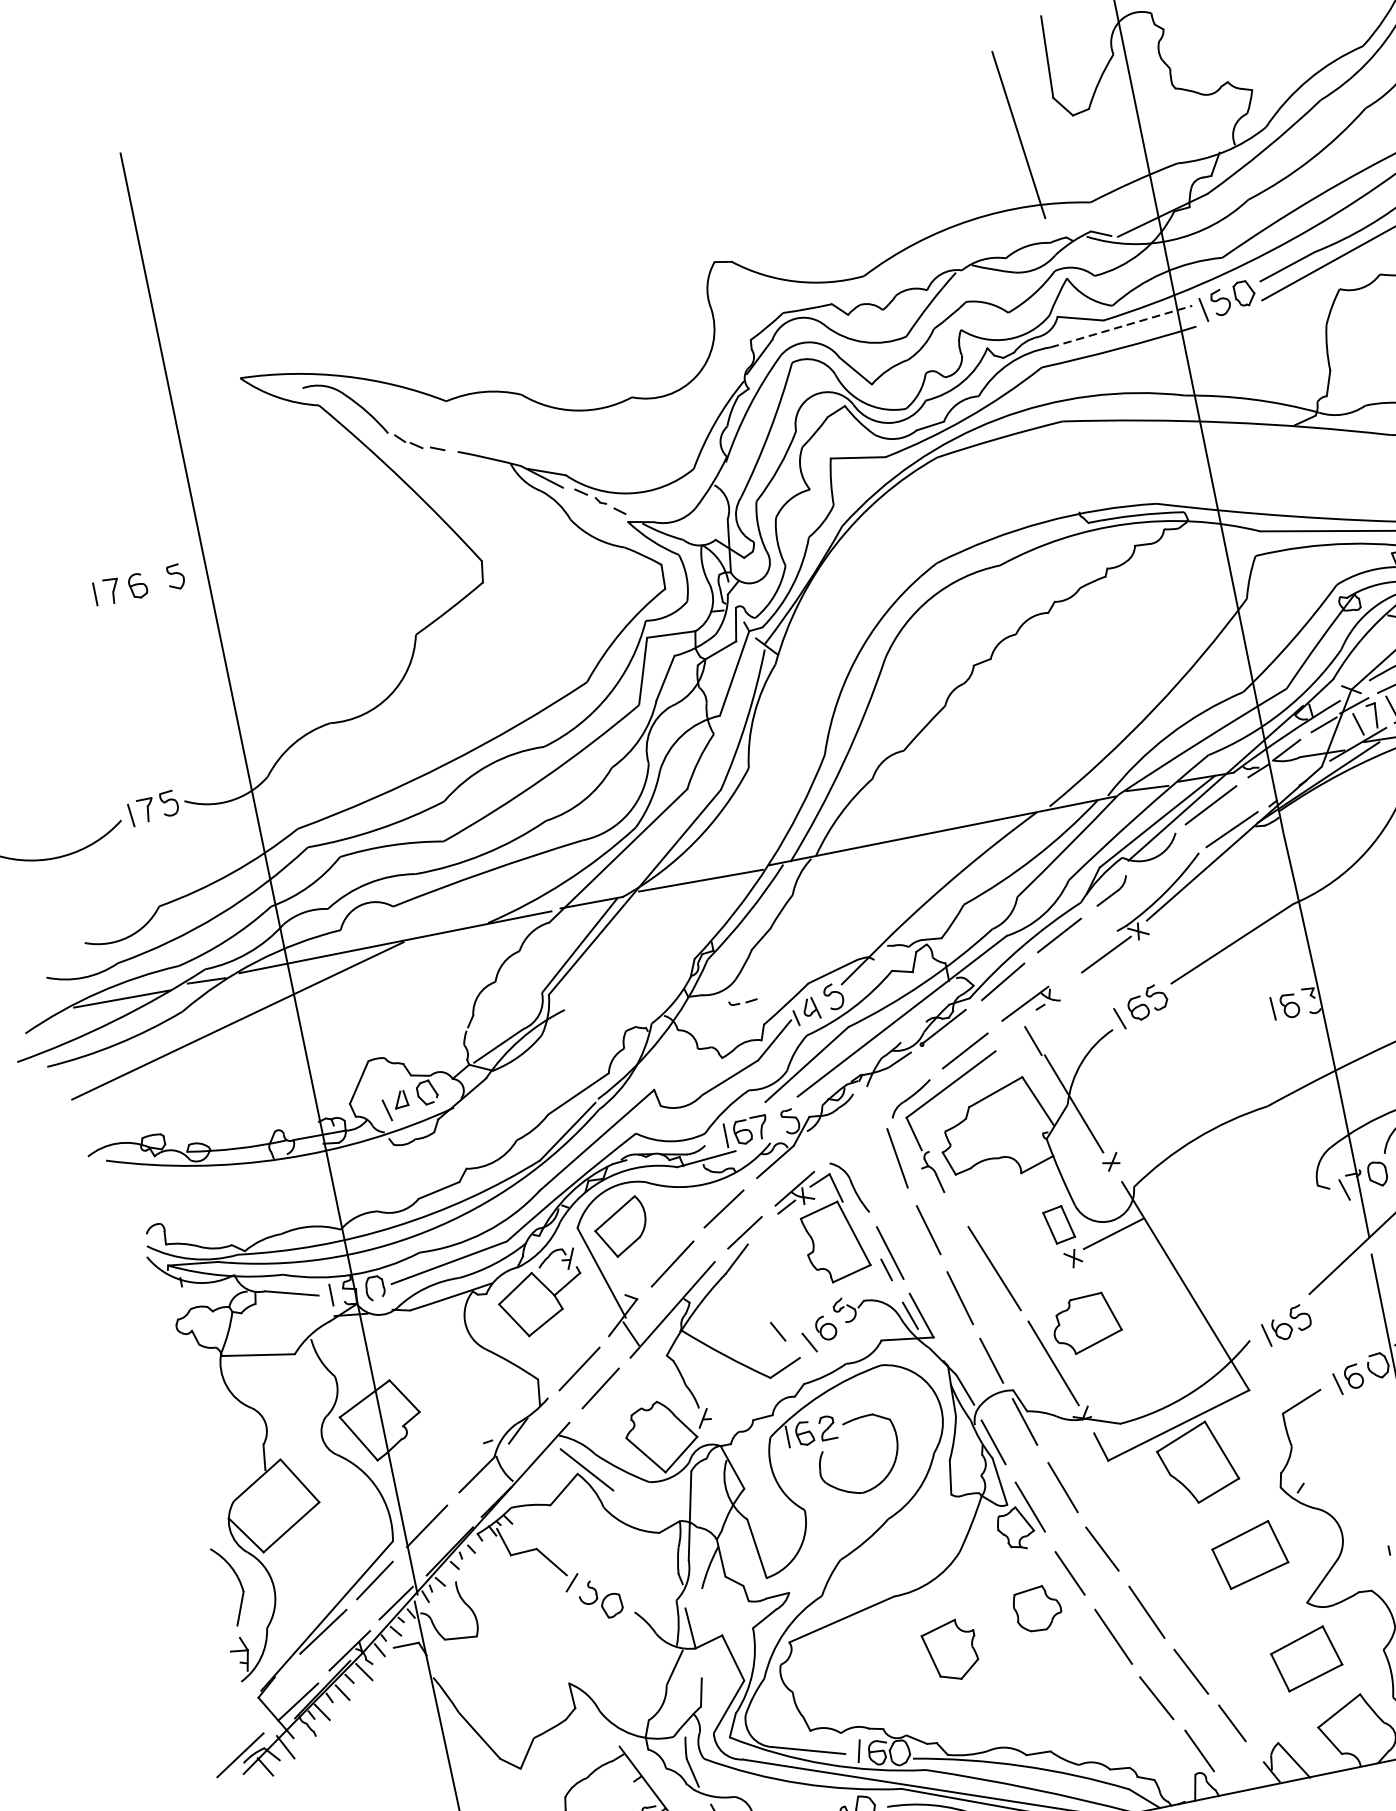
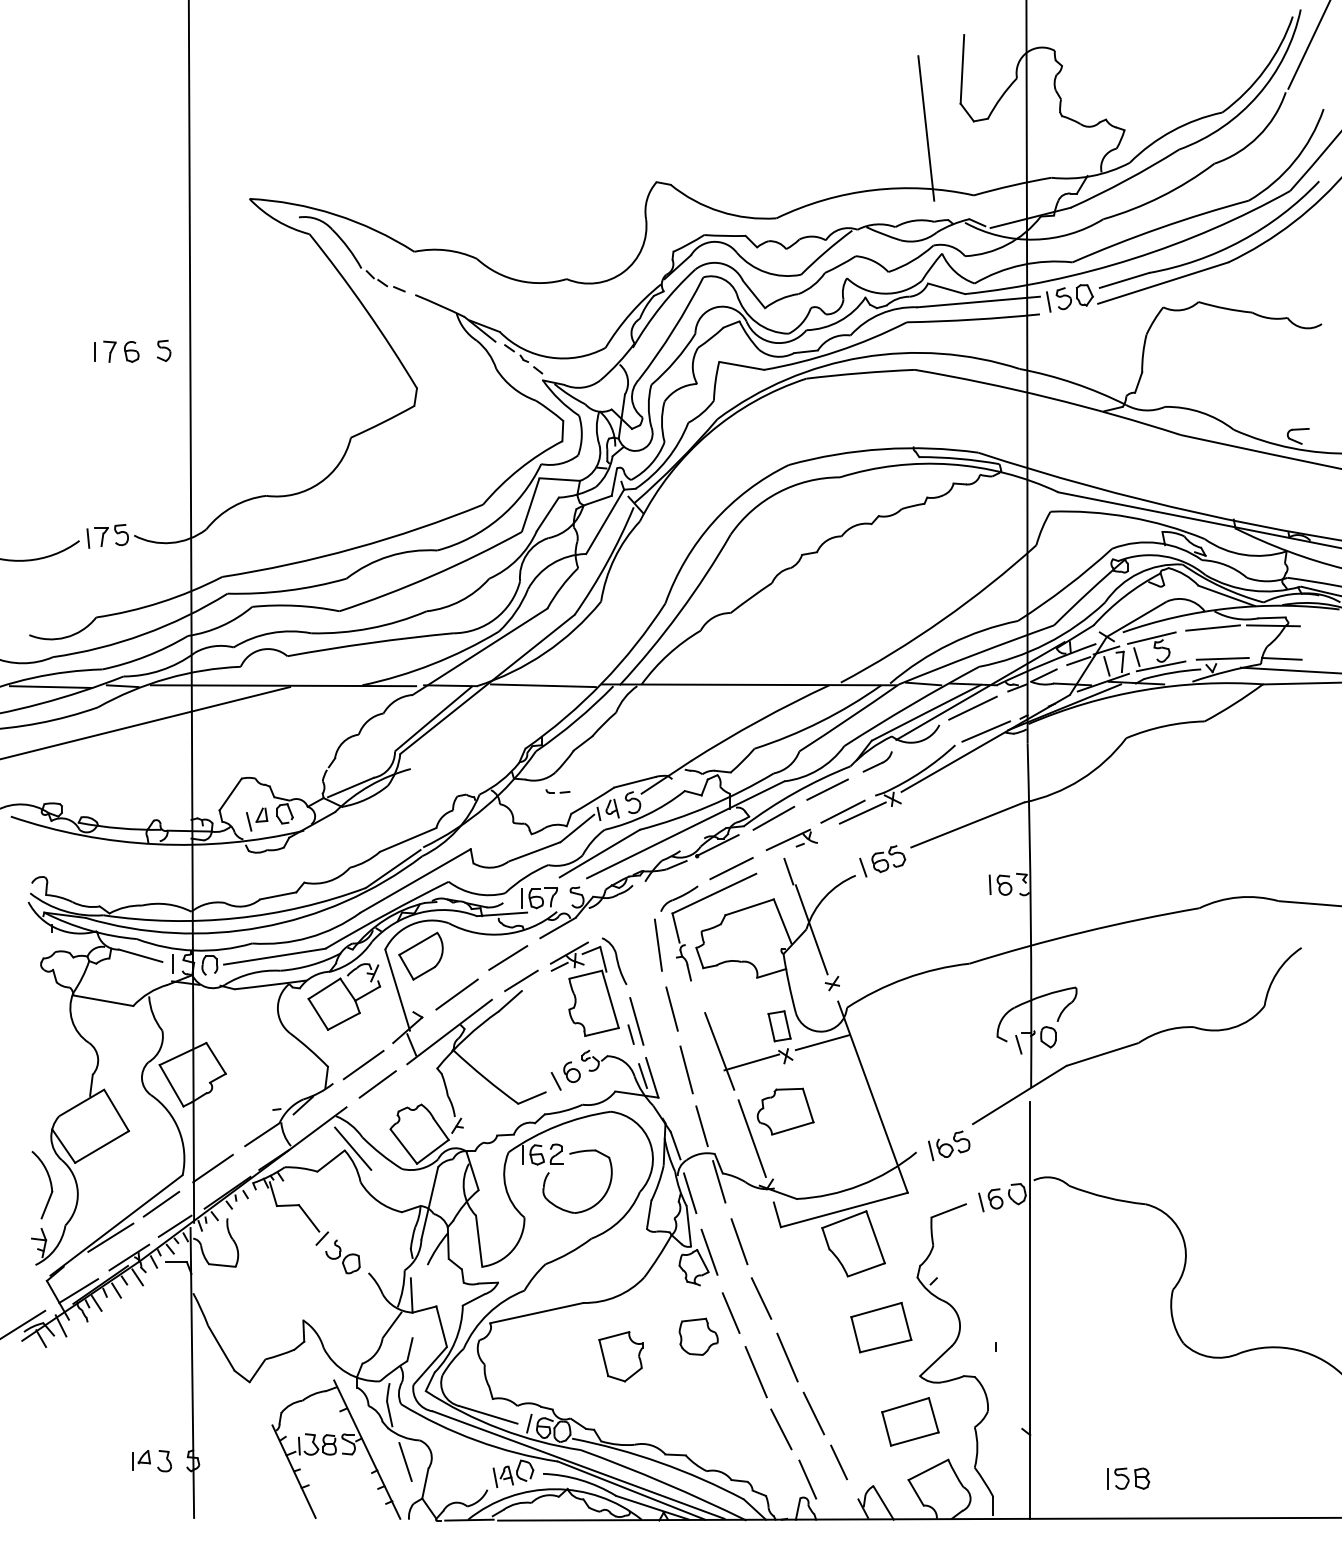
line: (1122, 325) -> (979, 301), dashed -> solid
line: (1082, 957) -> (842, 811), added
line: (1034, 1274) -> (751, 1062), added
line: (777, 1332) -> (531, 1067), removed

